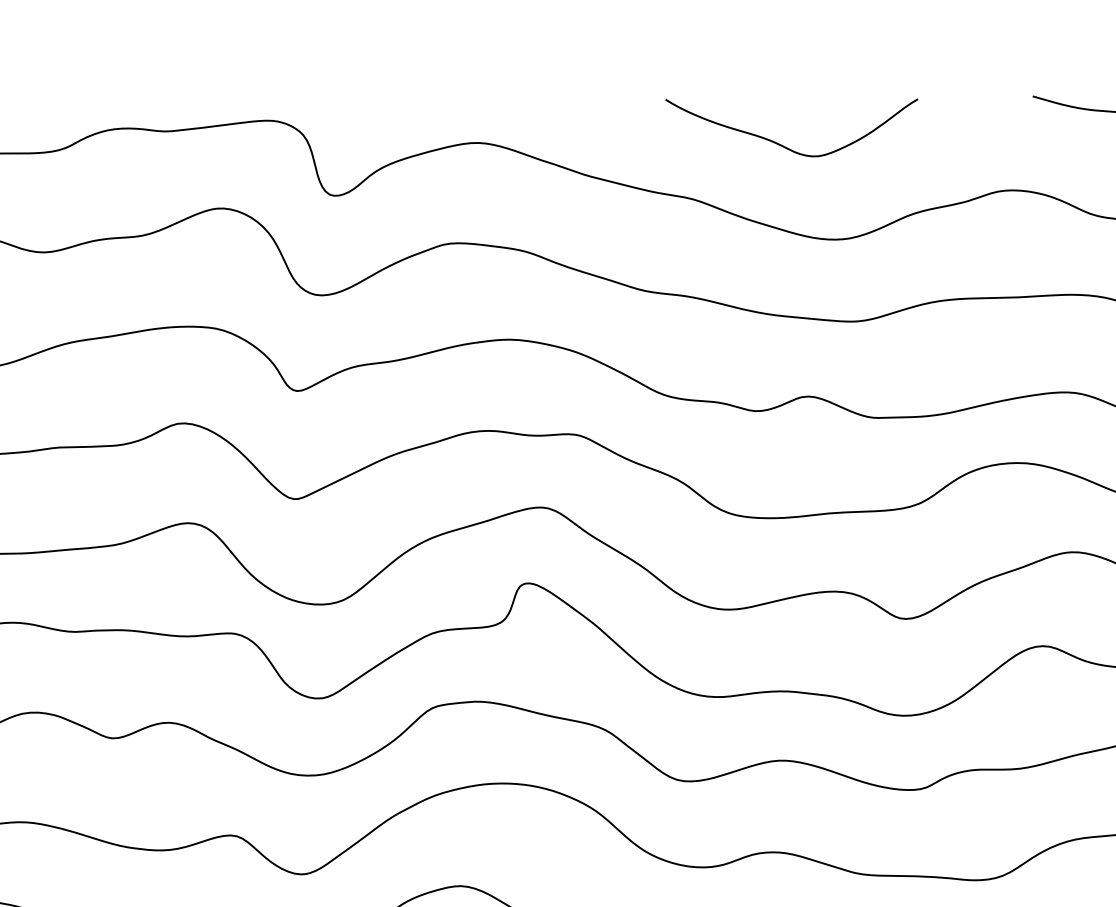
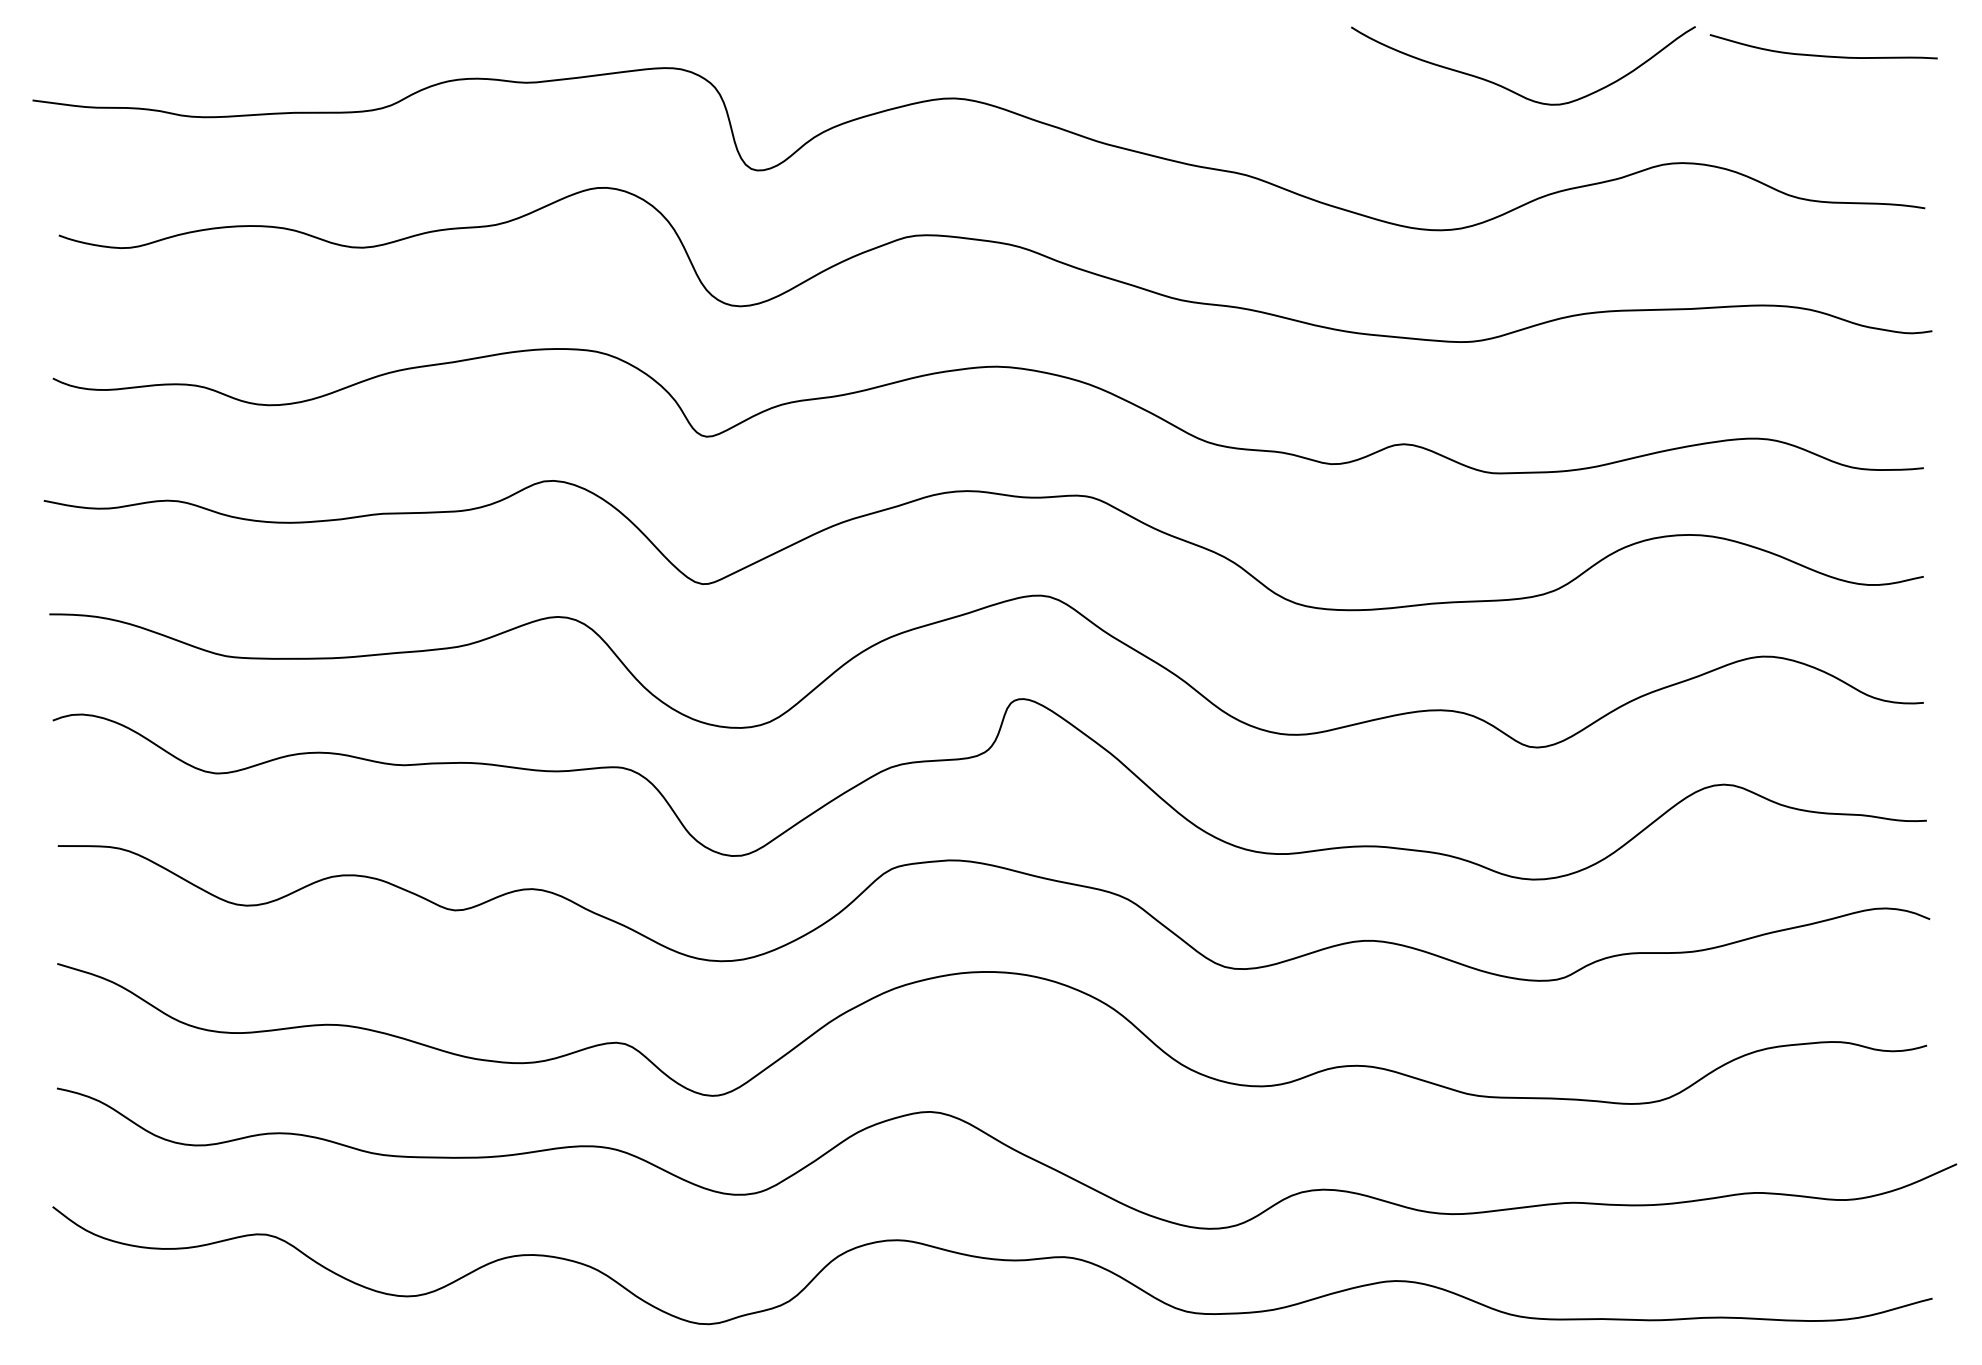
curve: (782, 145) -> (1510, 89), moved

